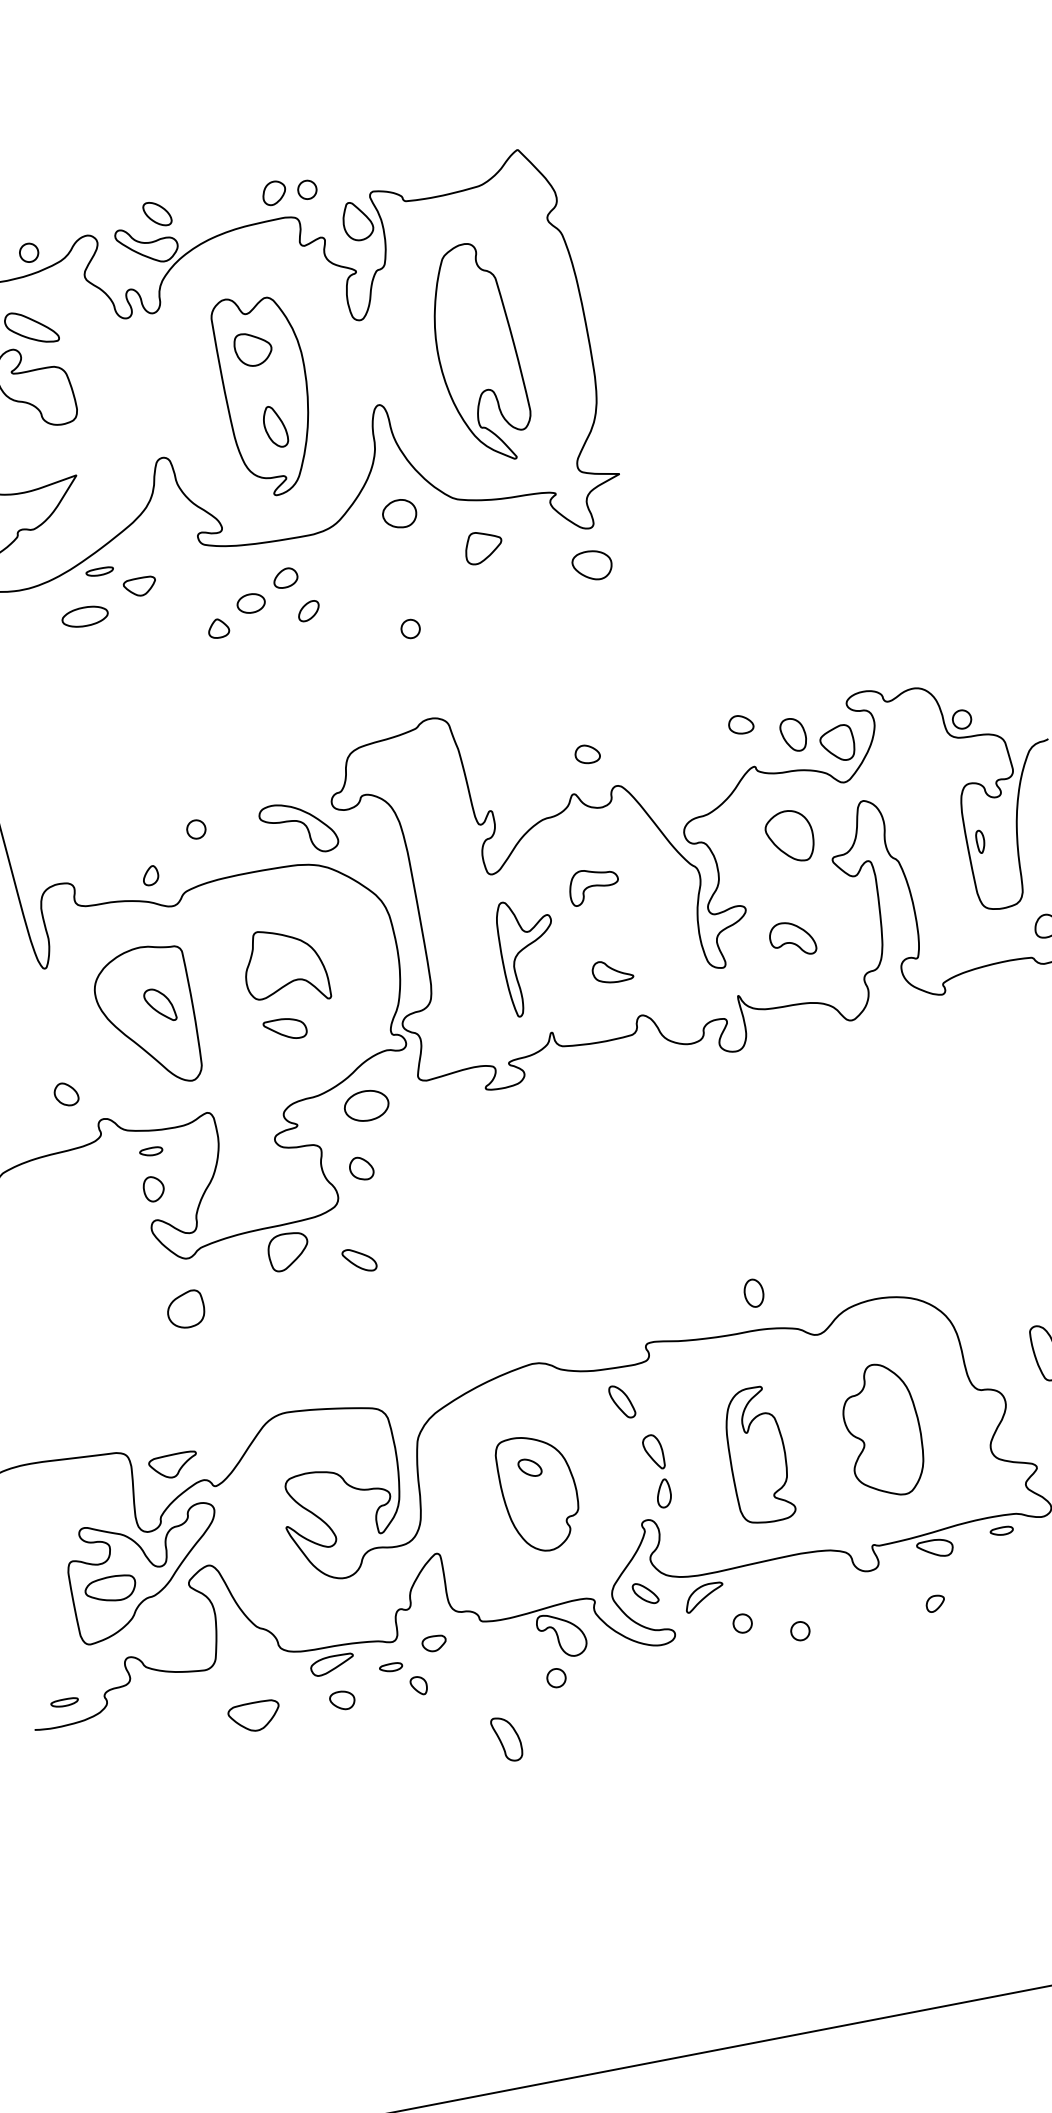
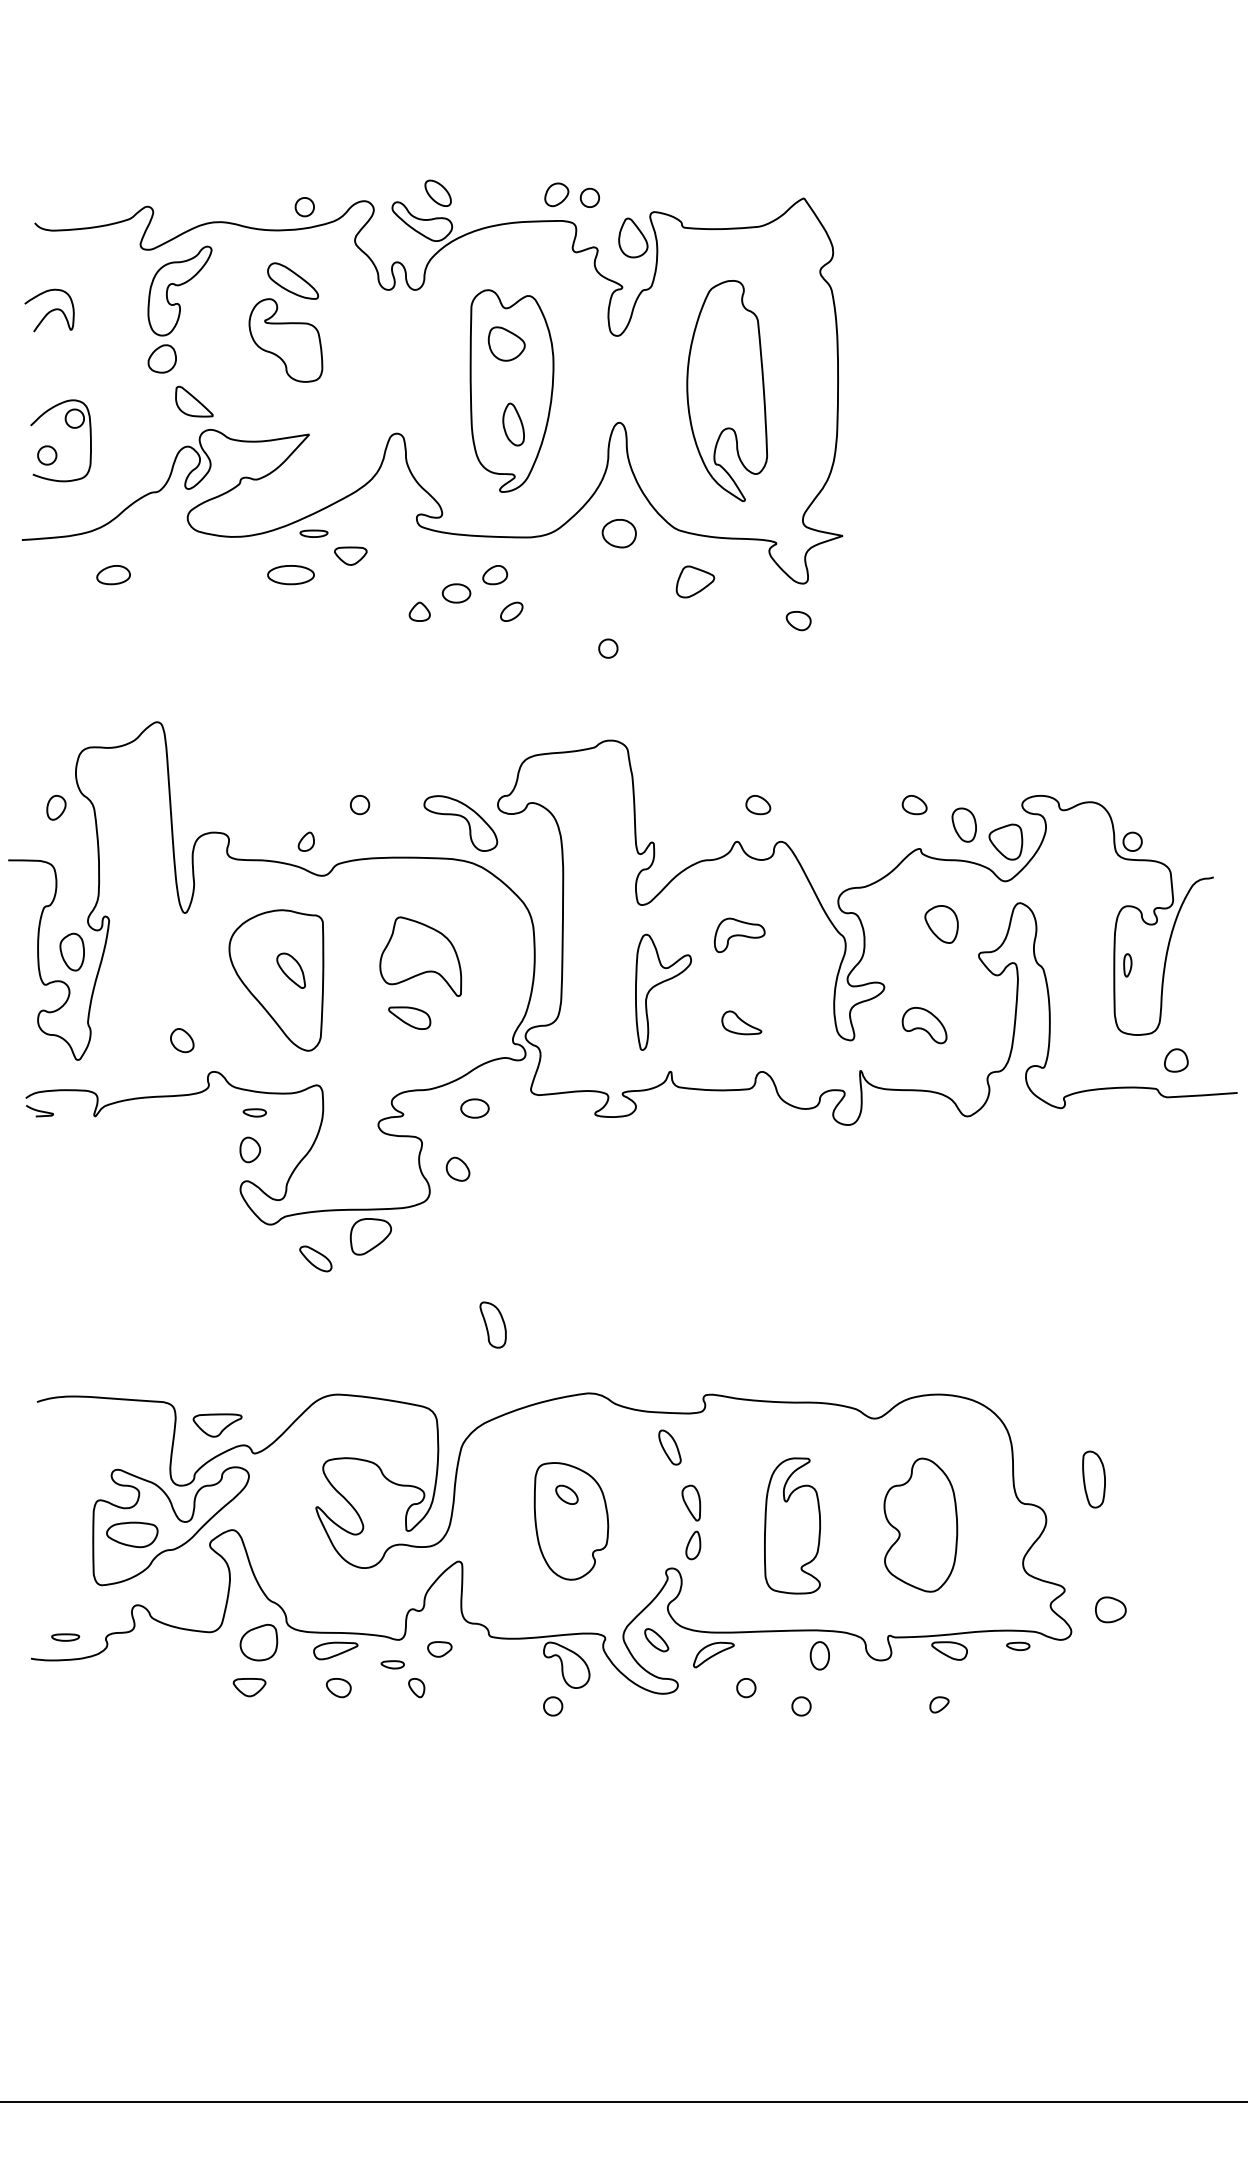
part: (592, 566) -> (798, 621), size x0.62
part: (789, 836) -> (941, 924), size x0.71
part: (366, 1105) -> (474, 1108), size x0.62
part: (359, 1259) -> (315, 1258), moved
part: (753, 1292) -> (819, 1655), moved
part: (185, 1309) -> (258, 1642), moved
part: (254, 1716) -> (249, 1687), size x0.62
part: (506, 1738) -> (492, 1324), moved

